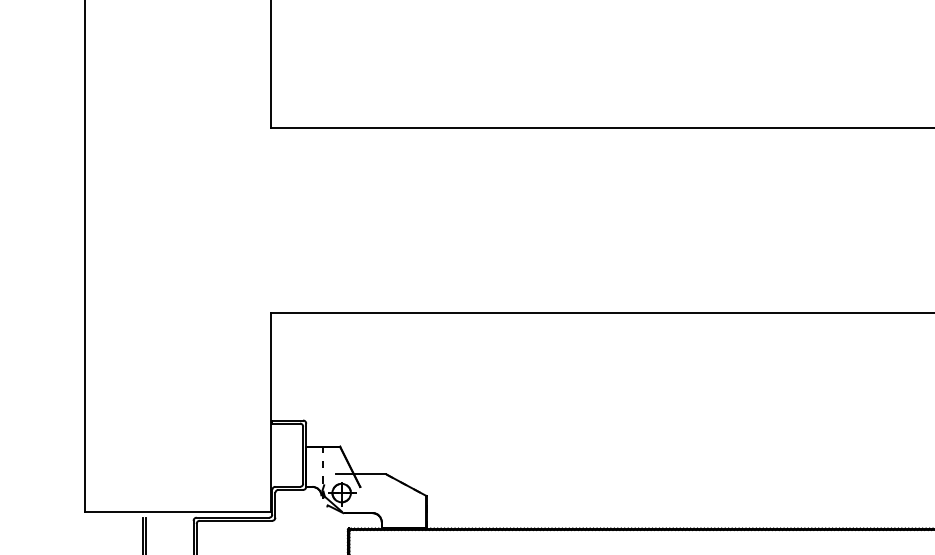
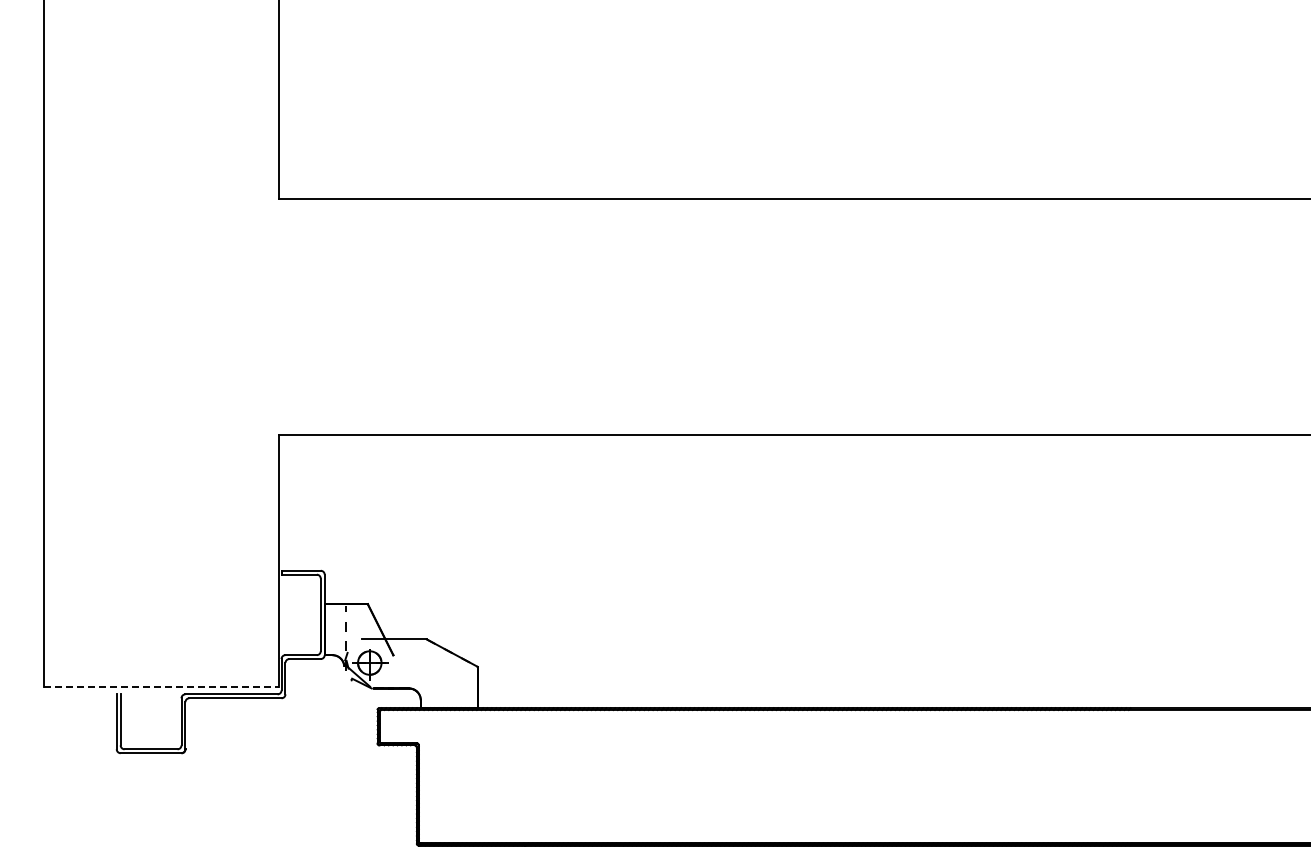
line: (177, 512) -> (161, 687), solid -> dashed

